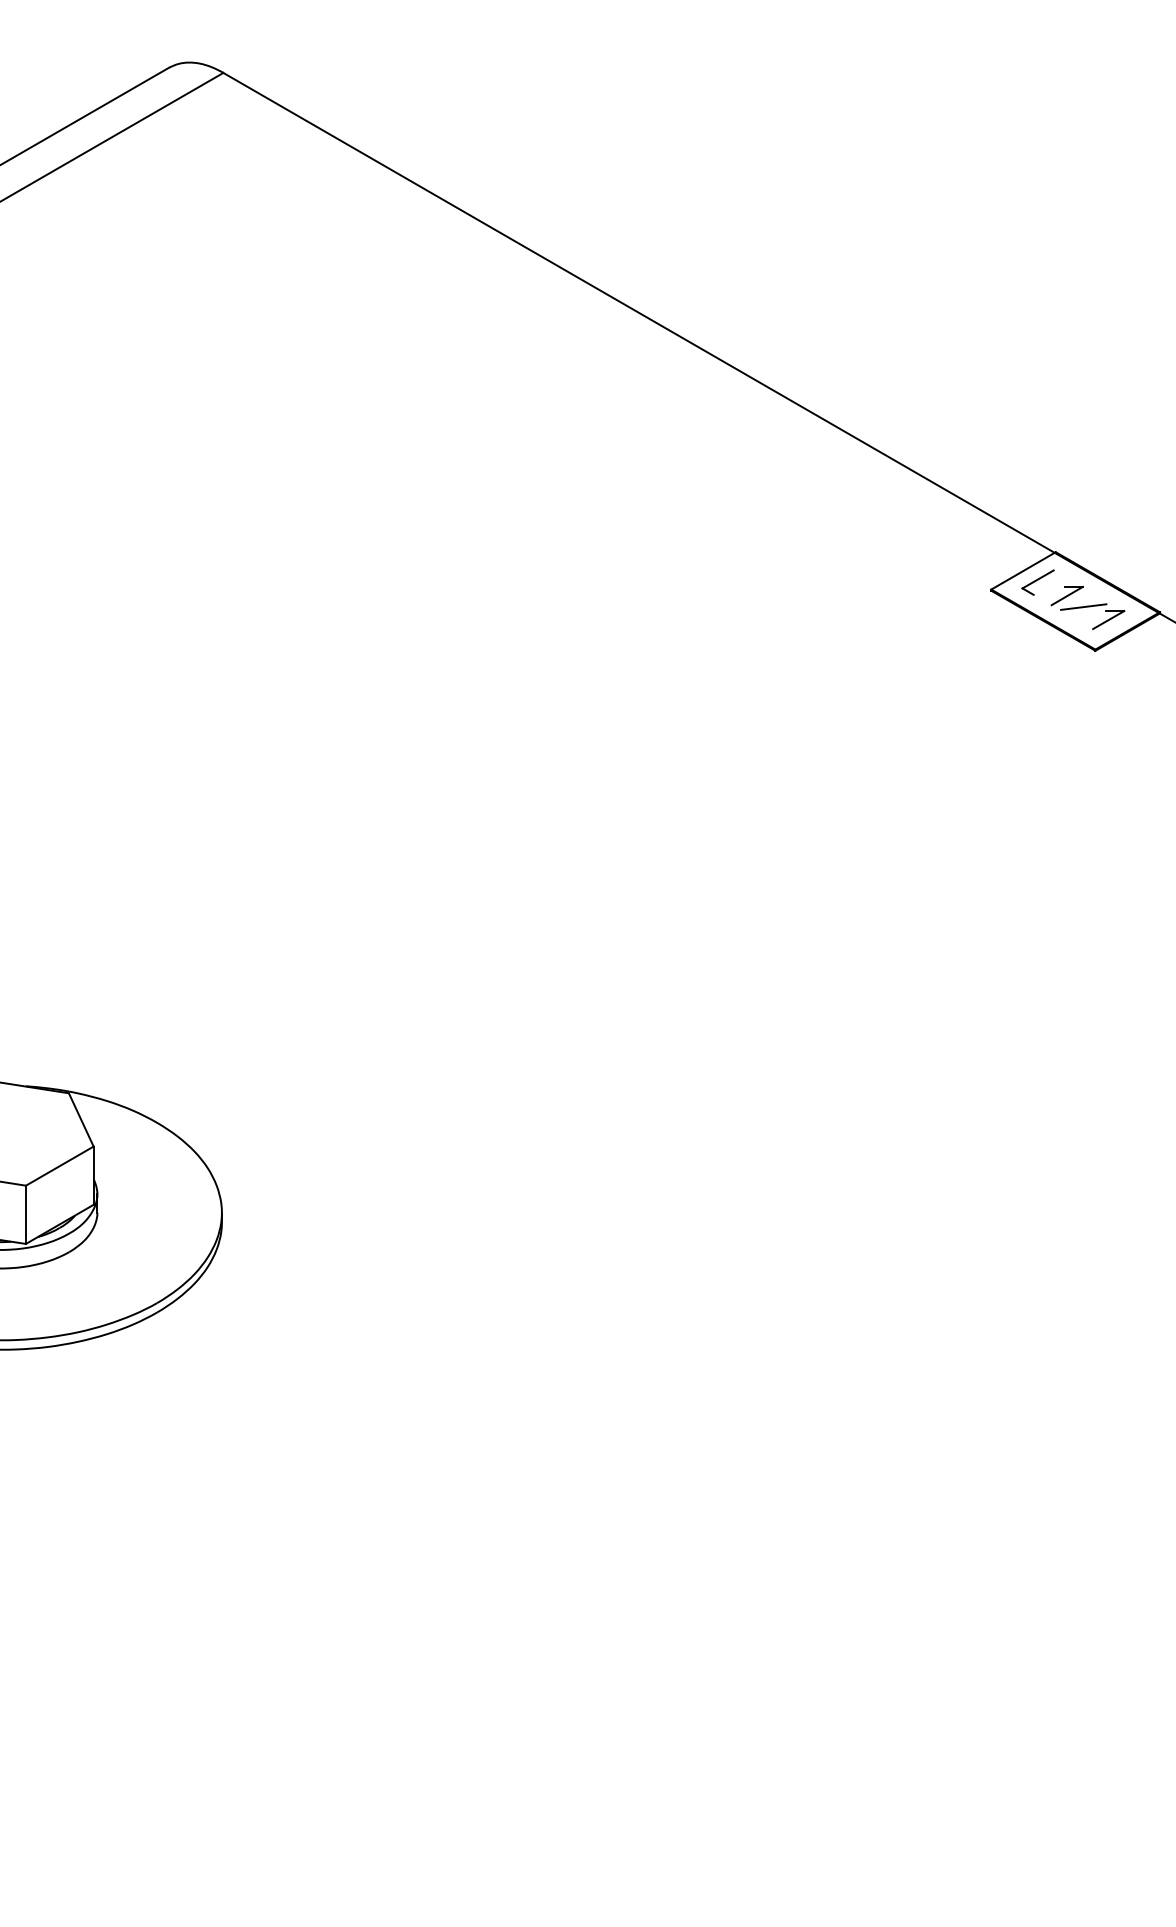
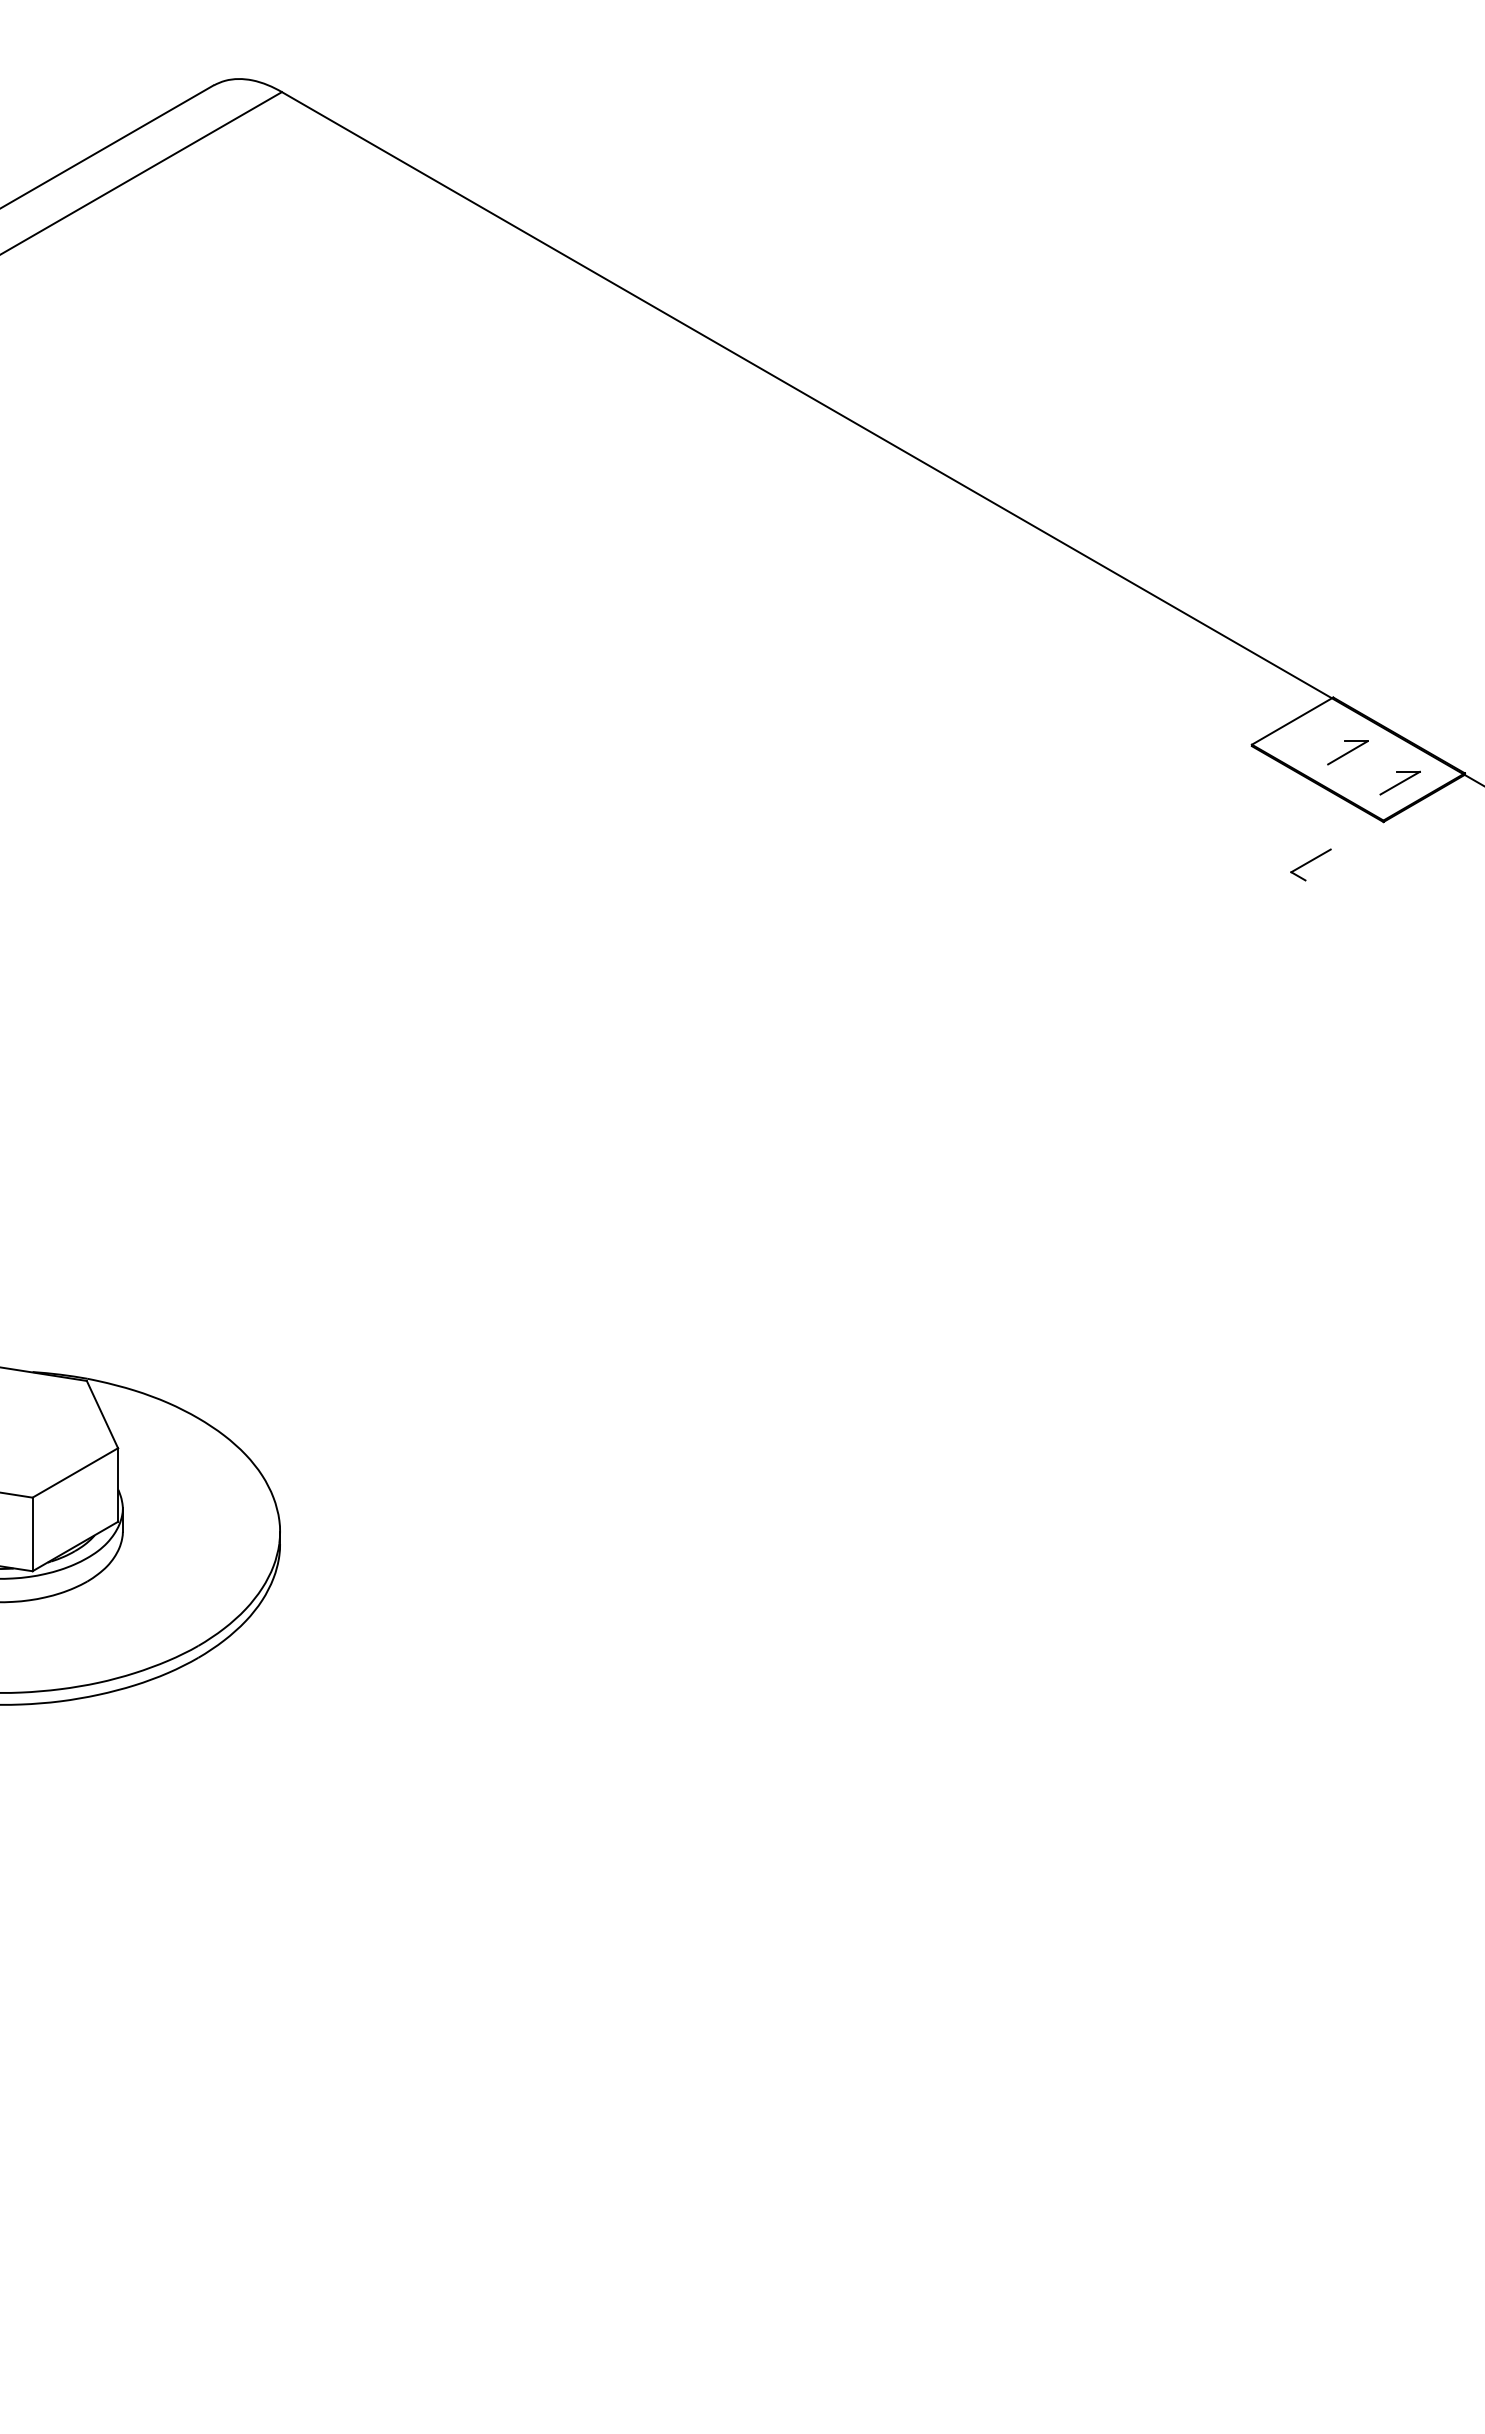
part: (1037, 582) -> (1310, 864), moved
line: (1083, 606) -> (1368, 766), removed

